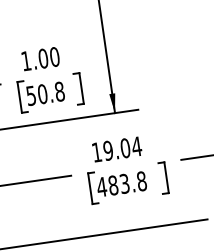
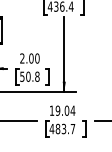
text: (26, 61) -> (22, 58), 1.00 -> 2.00
text: (141, 182) -> (72, 129), 483.8 -> 483.7

